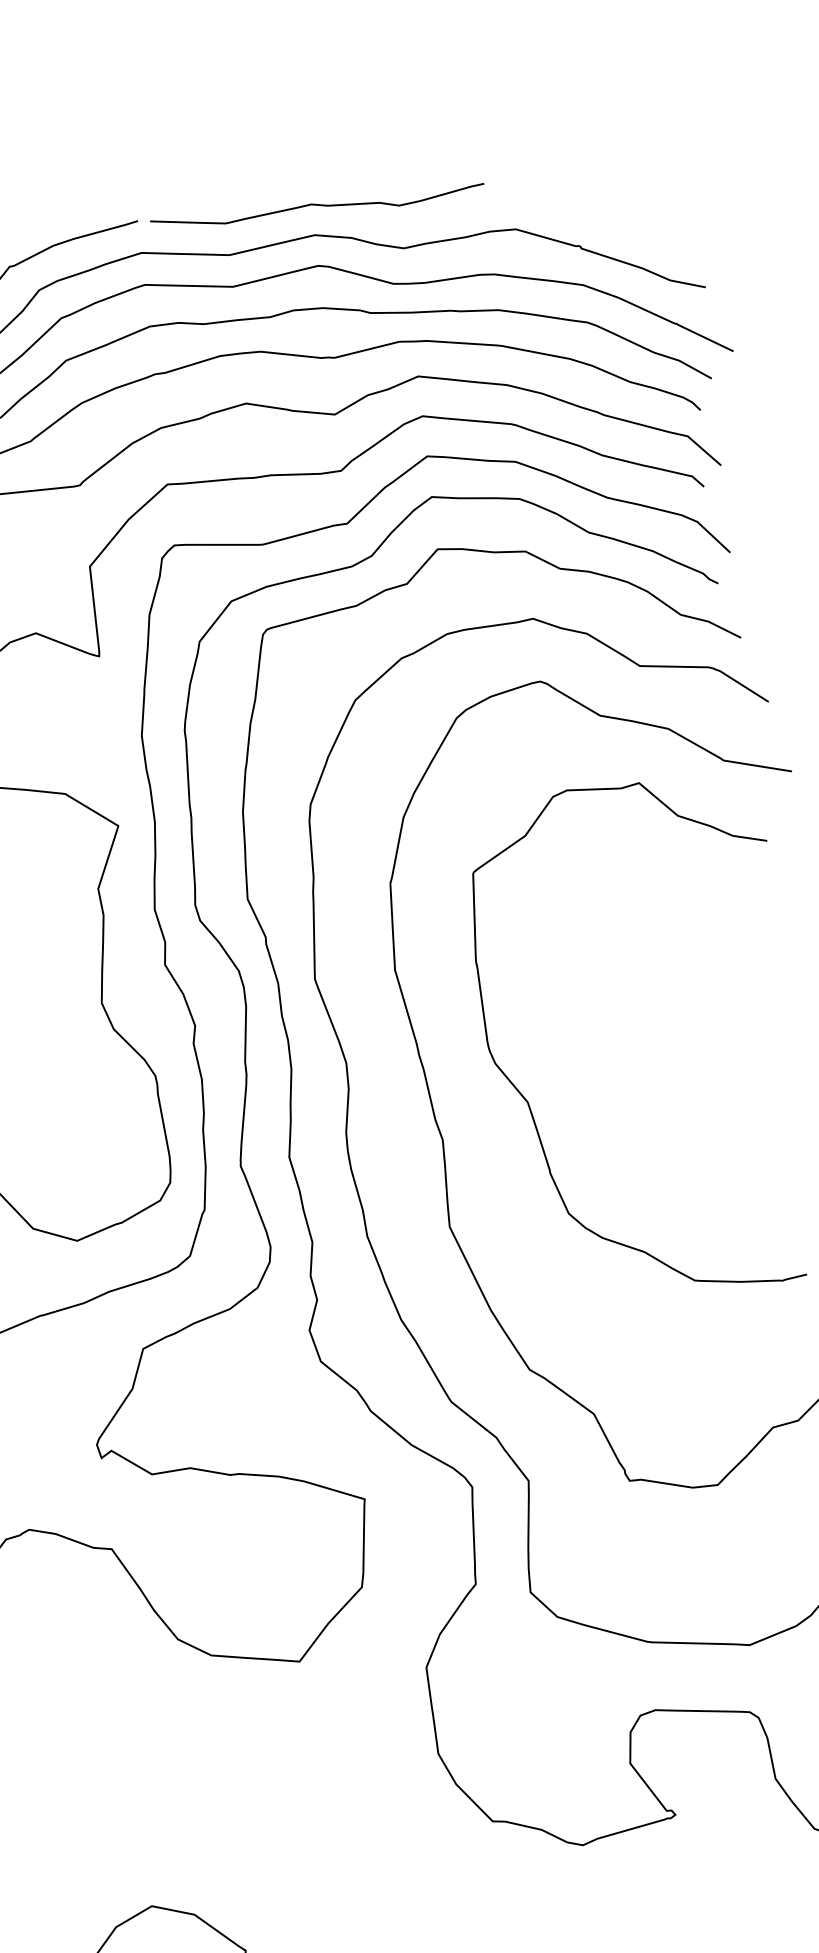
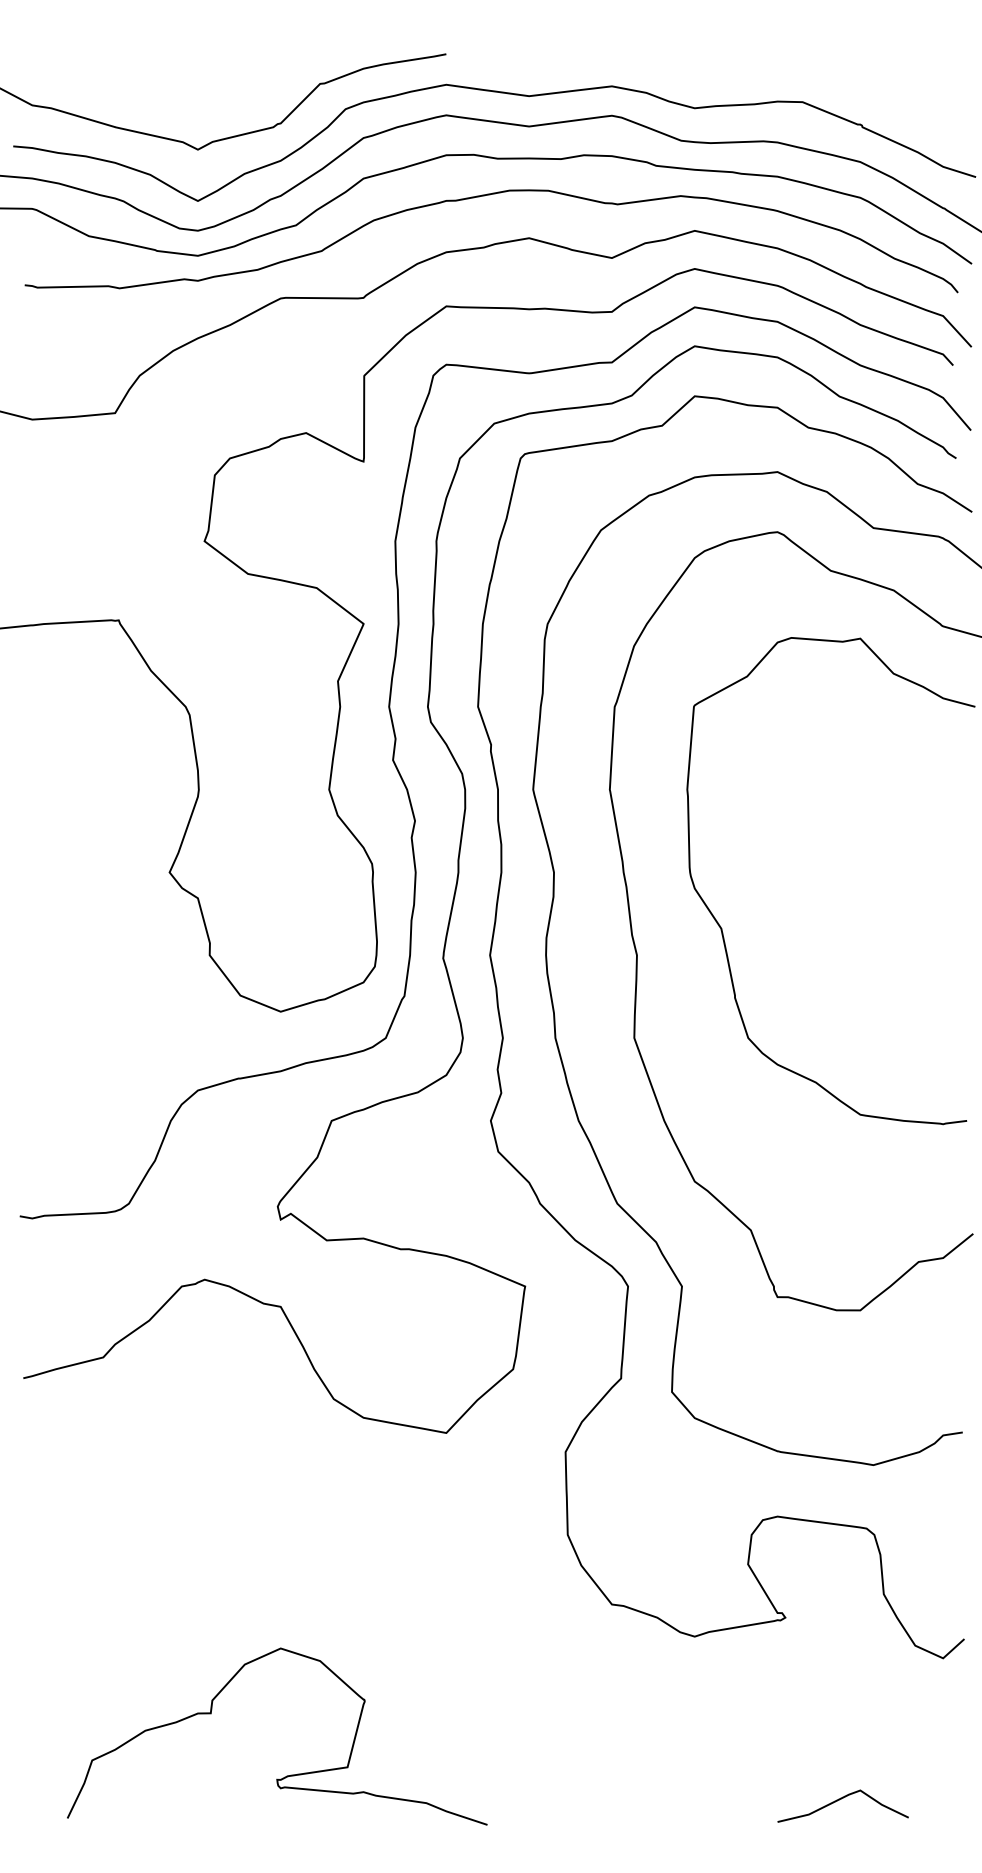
curve: (318, 206) -> (618, 59), removed

